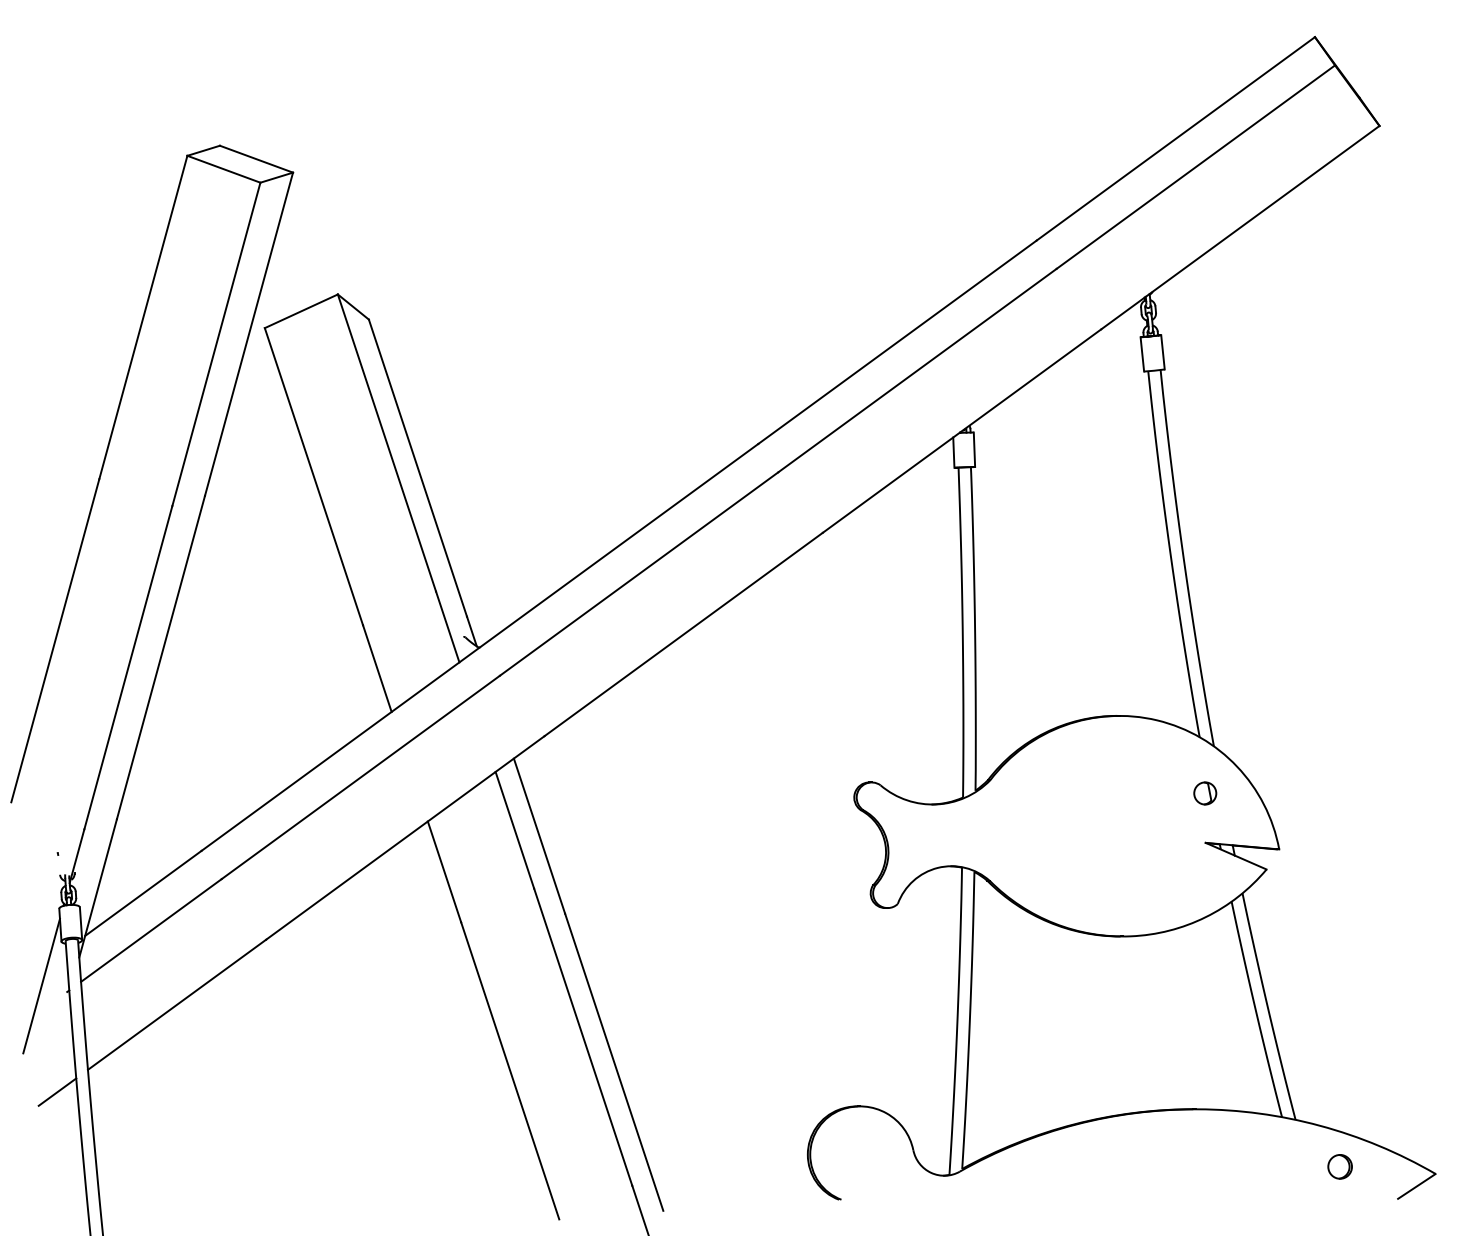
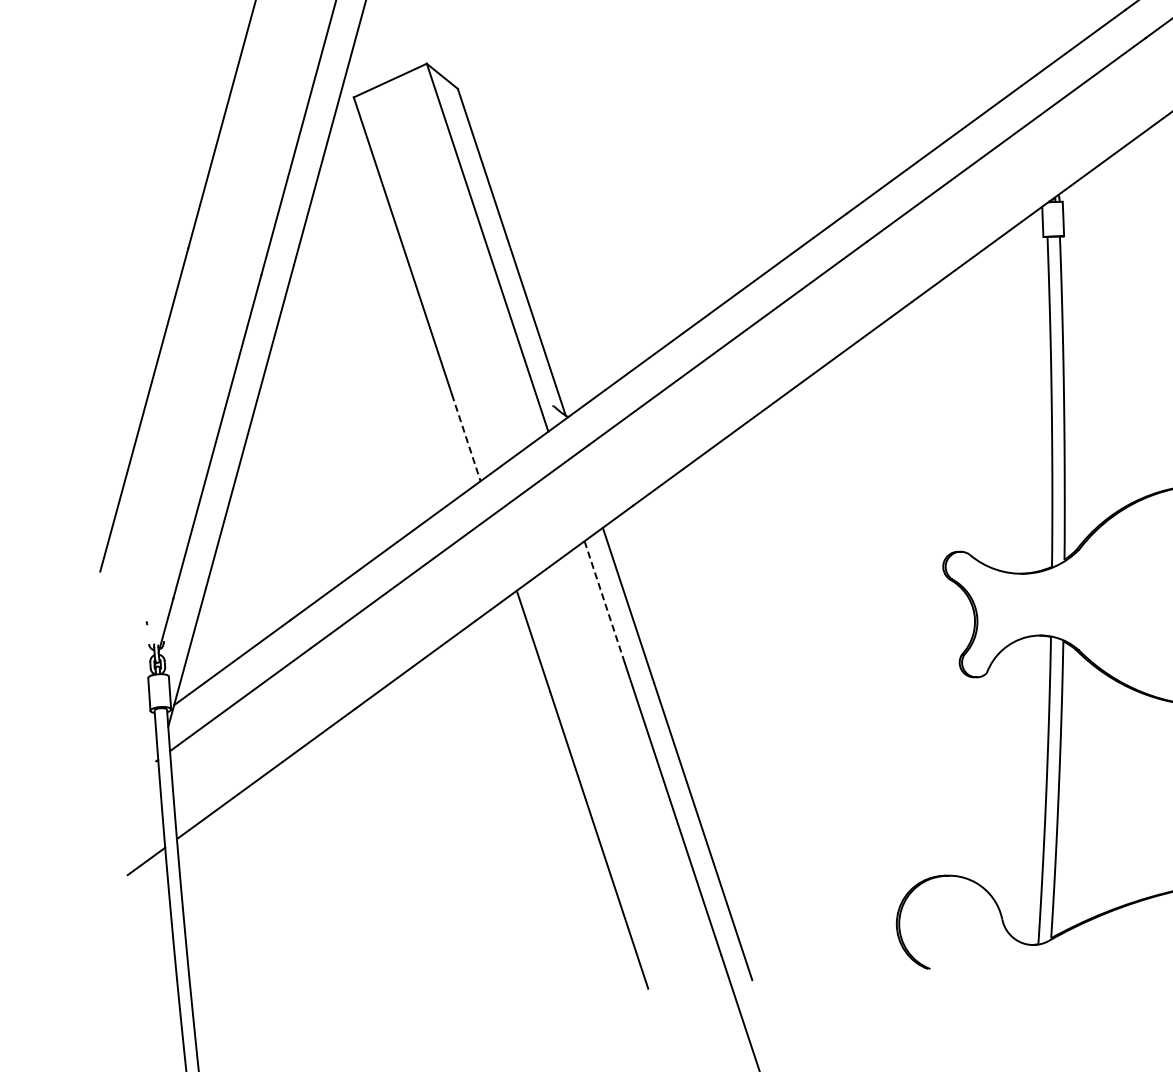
line: (377, 668) -> (466, 437), solid -> dashed
line: (515, 830) -> (604, 599), solid -> dashed
line: (41, 985) -> (130, 754), removed

